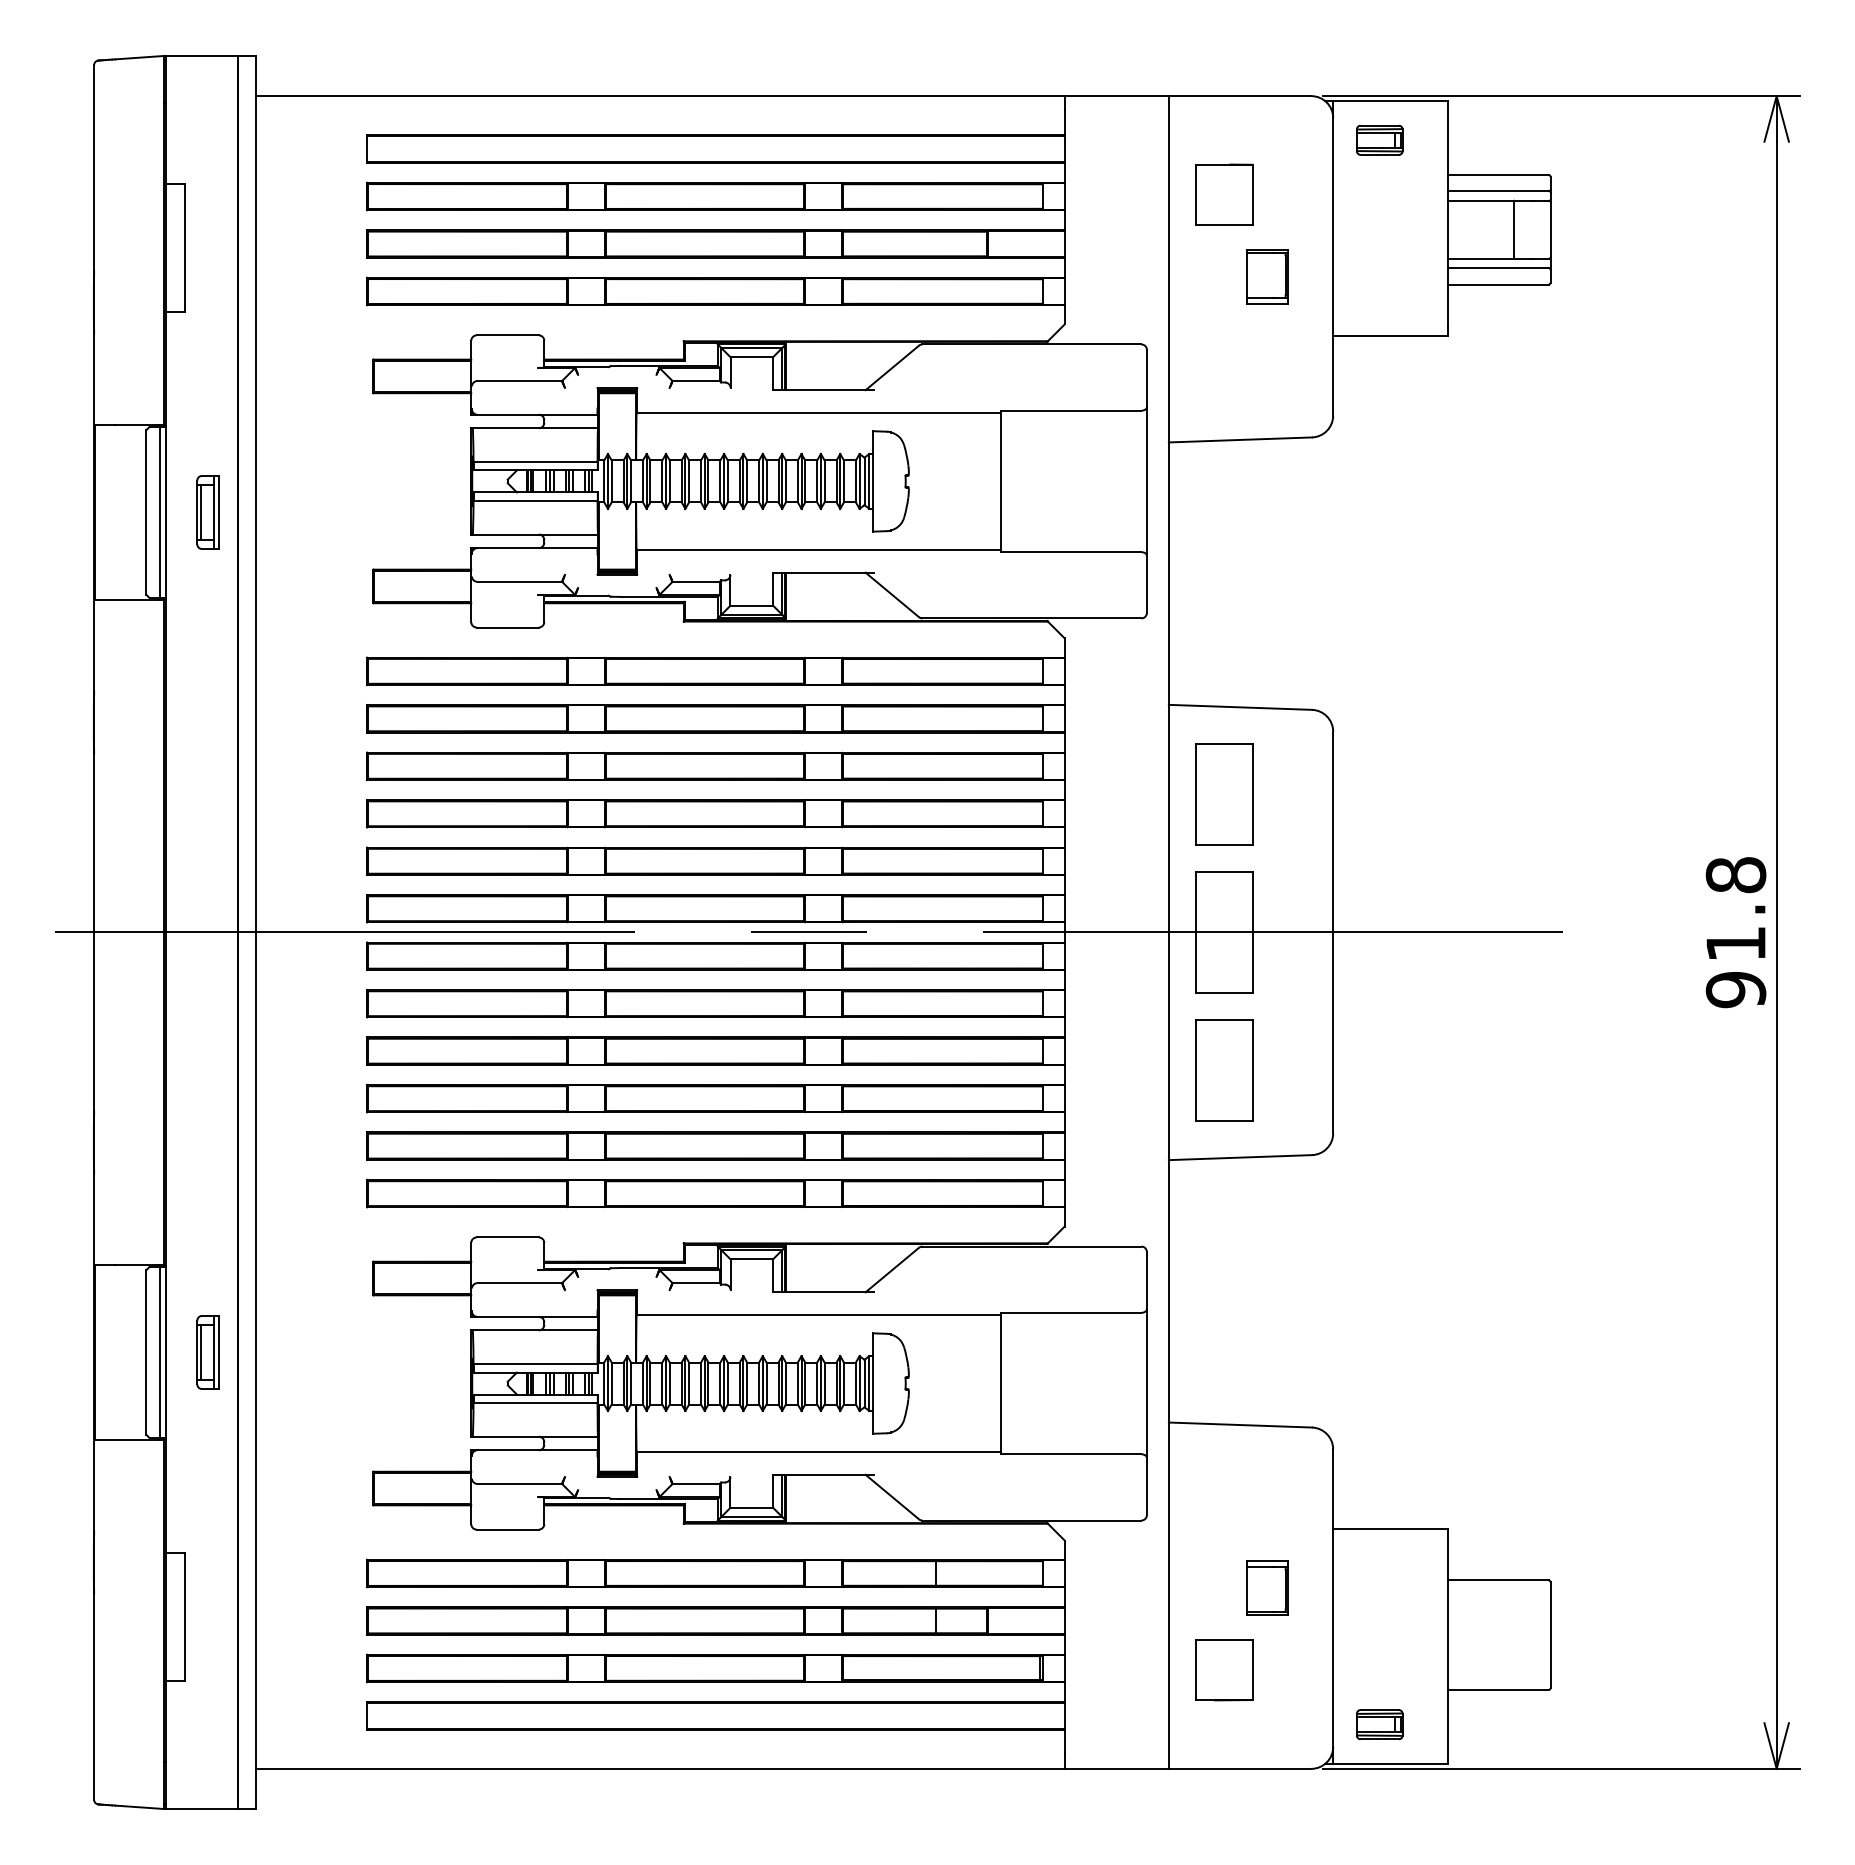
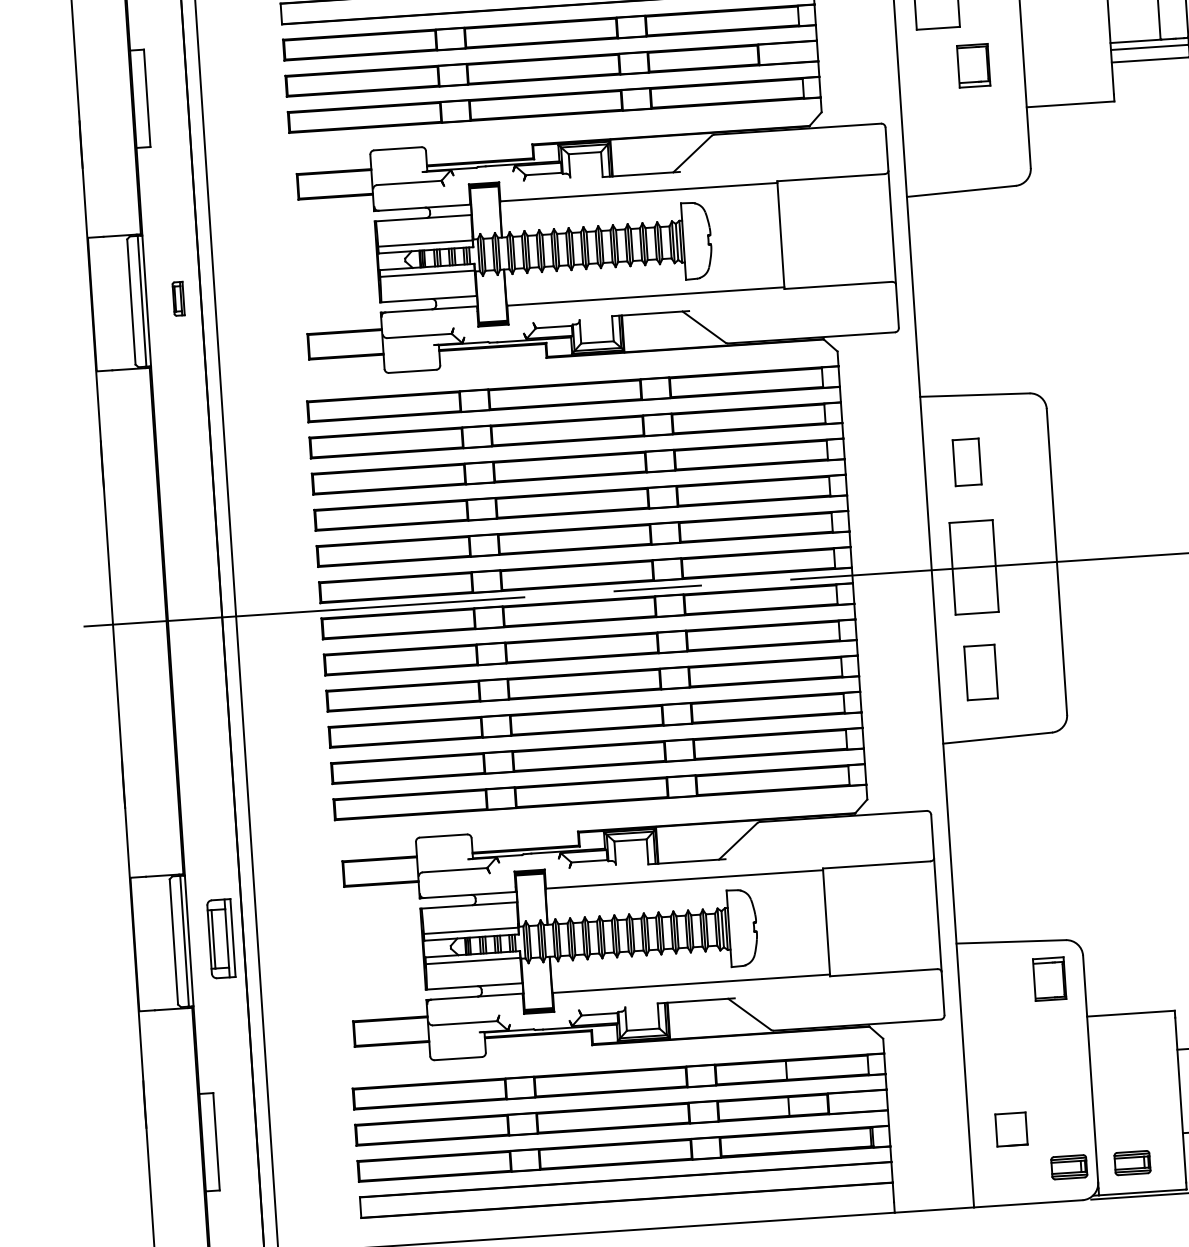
part: (207, 512) -> (178, 298), size x0.6
part: (1224, 794) -> (967, 462), size x0.6
part: (1224, 1070) -> (981, 672), size x0.7
part: (207, 1352) -> (220, 938), size x1.4
part: (1267, 1587) -> (1049, 978), moved
part: (1224, 1670) -> (1011, 1129), size x0.7
part: (1296, 1724) -> (1069, 1167), added

